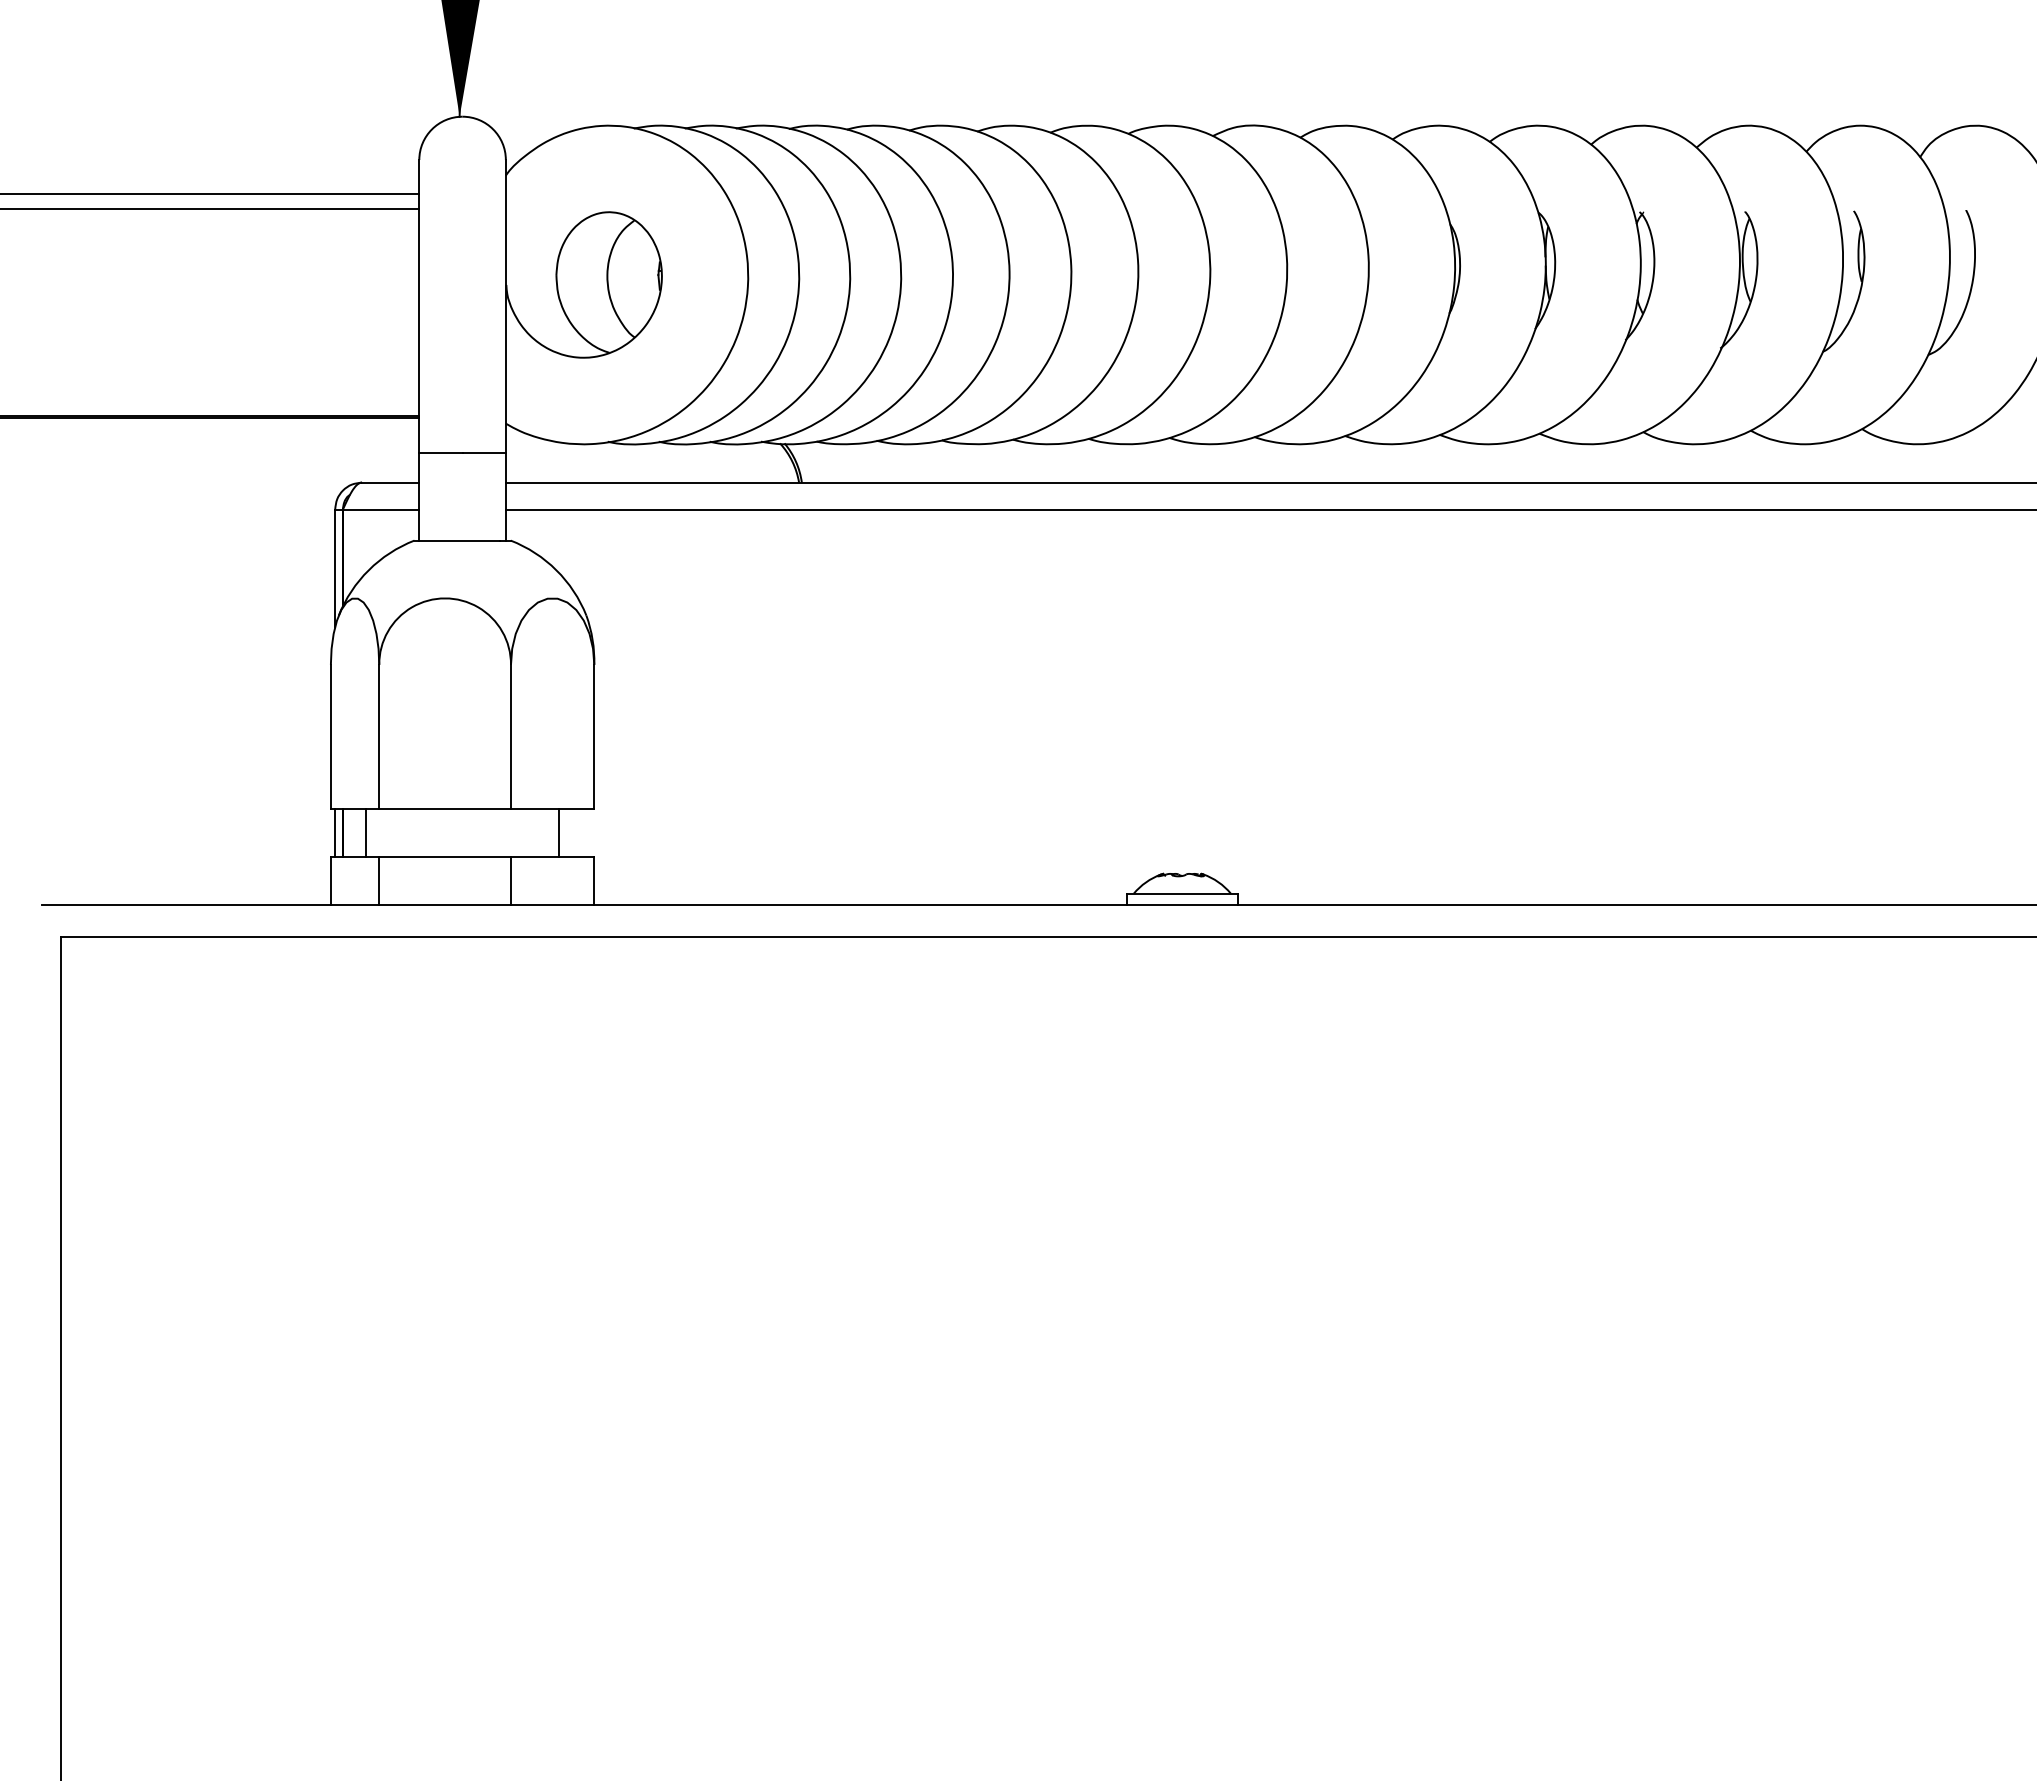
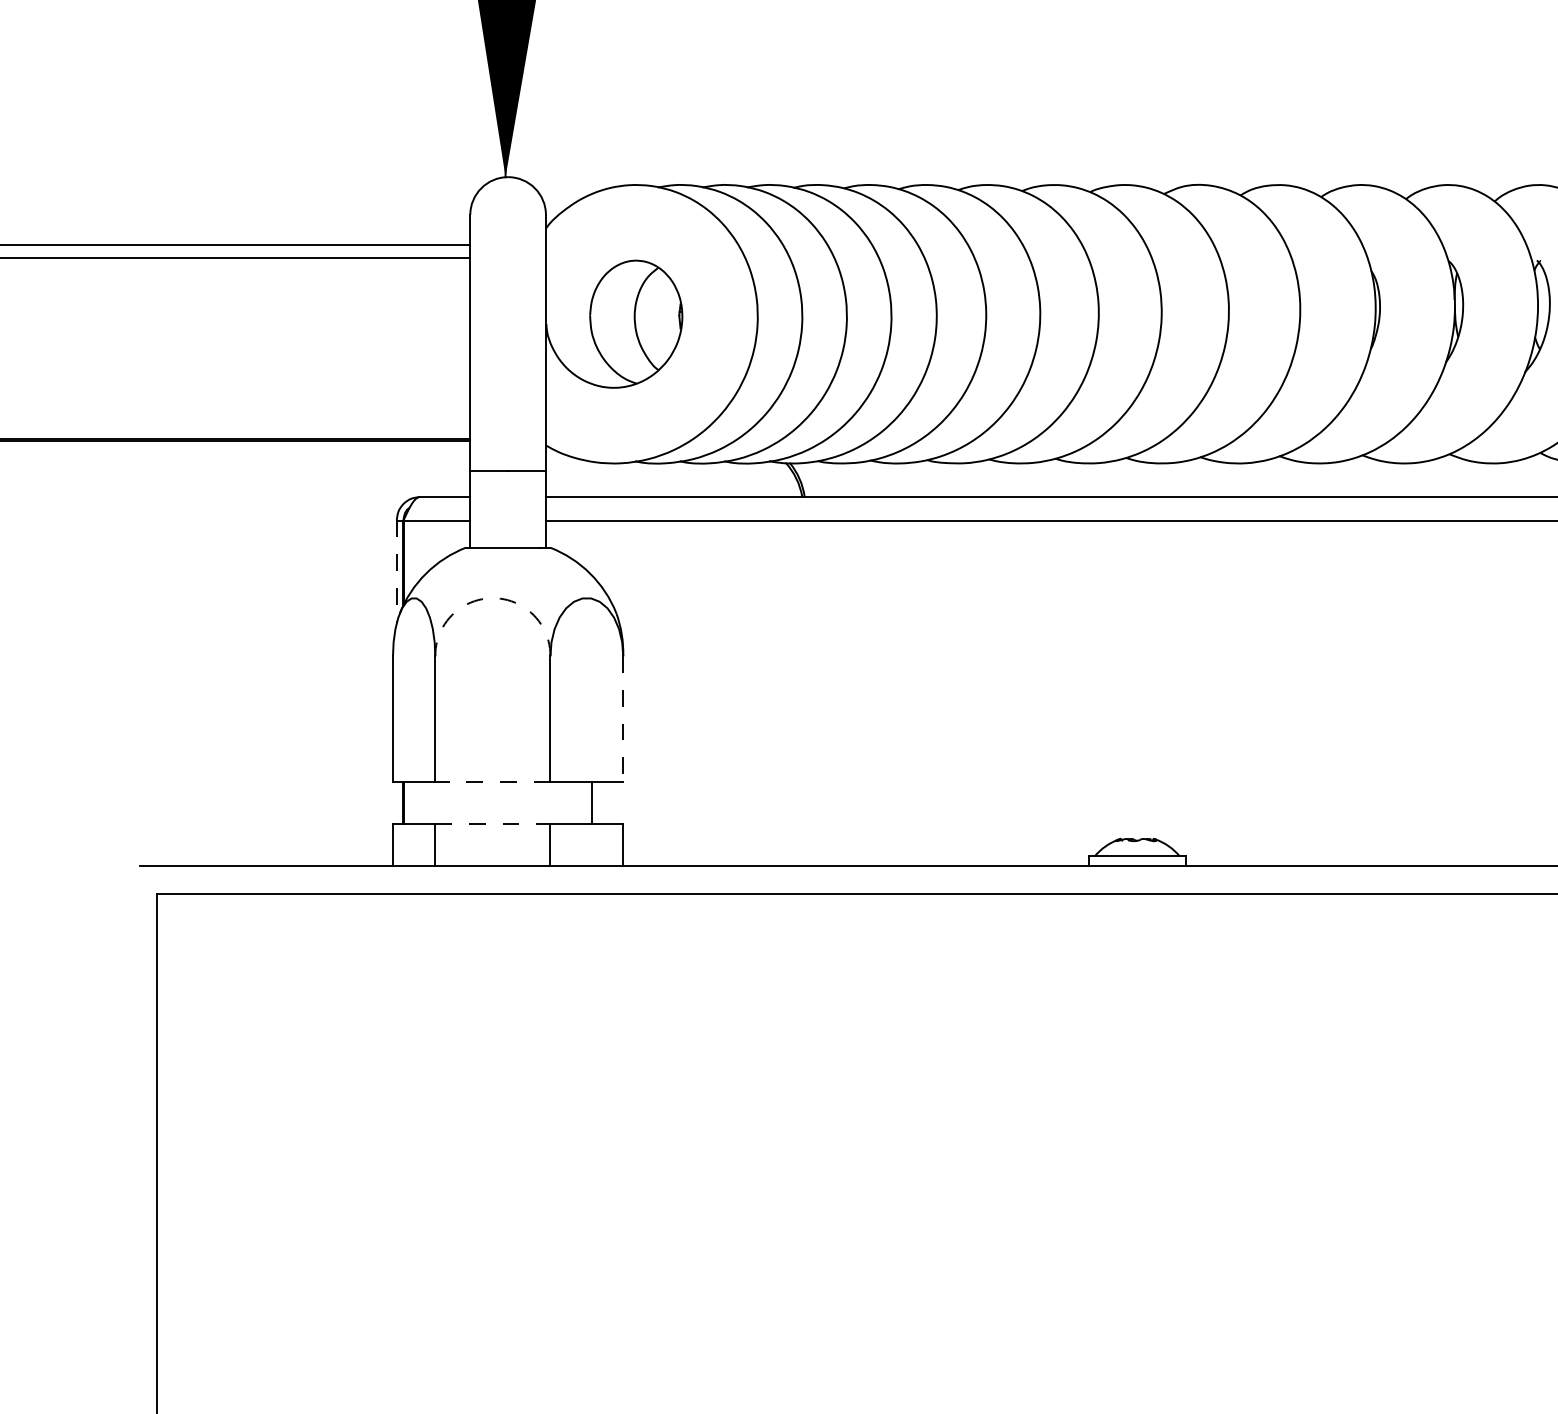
line: (335, 568) -> (397, 572), solid -> dashed
arc: (445, 598) -> (493, 598), solid -> dashed
line: (594, 737) -> (623, 719), solid -> dashed
line: (445, 809) -> (493, 782), solid -> dashed
line: (335, 833) -> (397, 803), removed
line: (366, 833) -> (424, 803), removed
line: (445, 857) -> (493, 824), solid -> dashed

